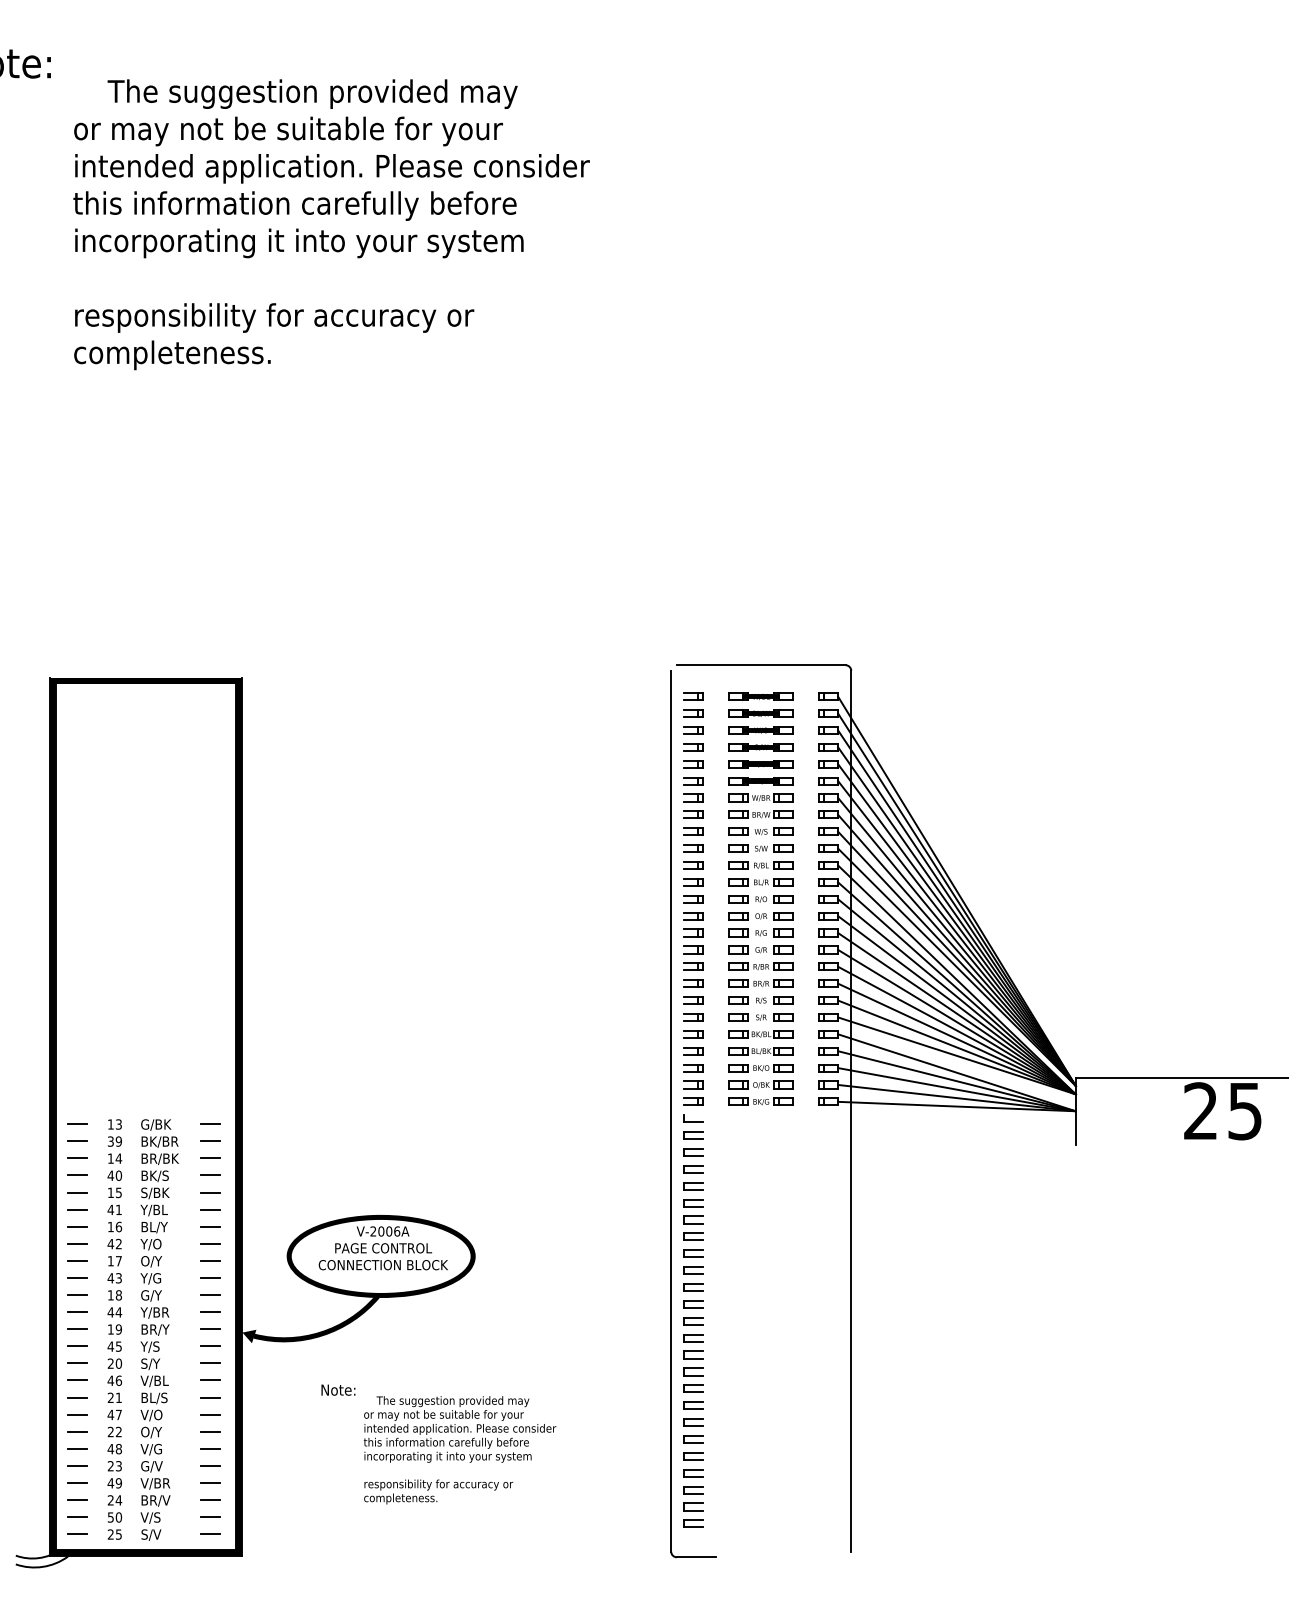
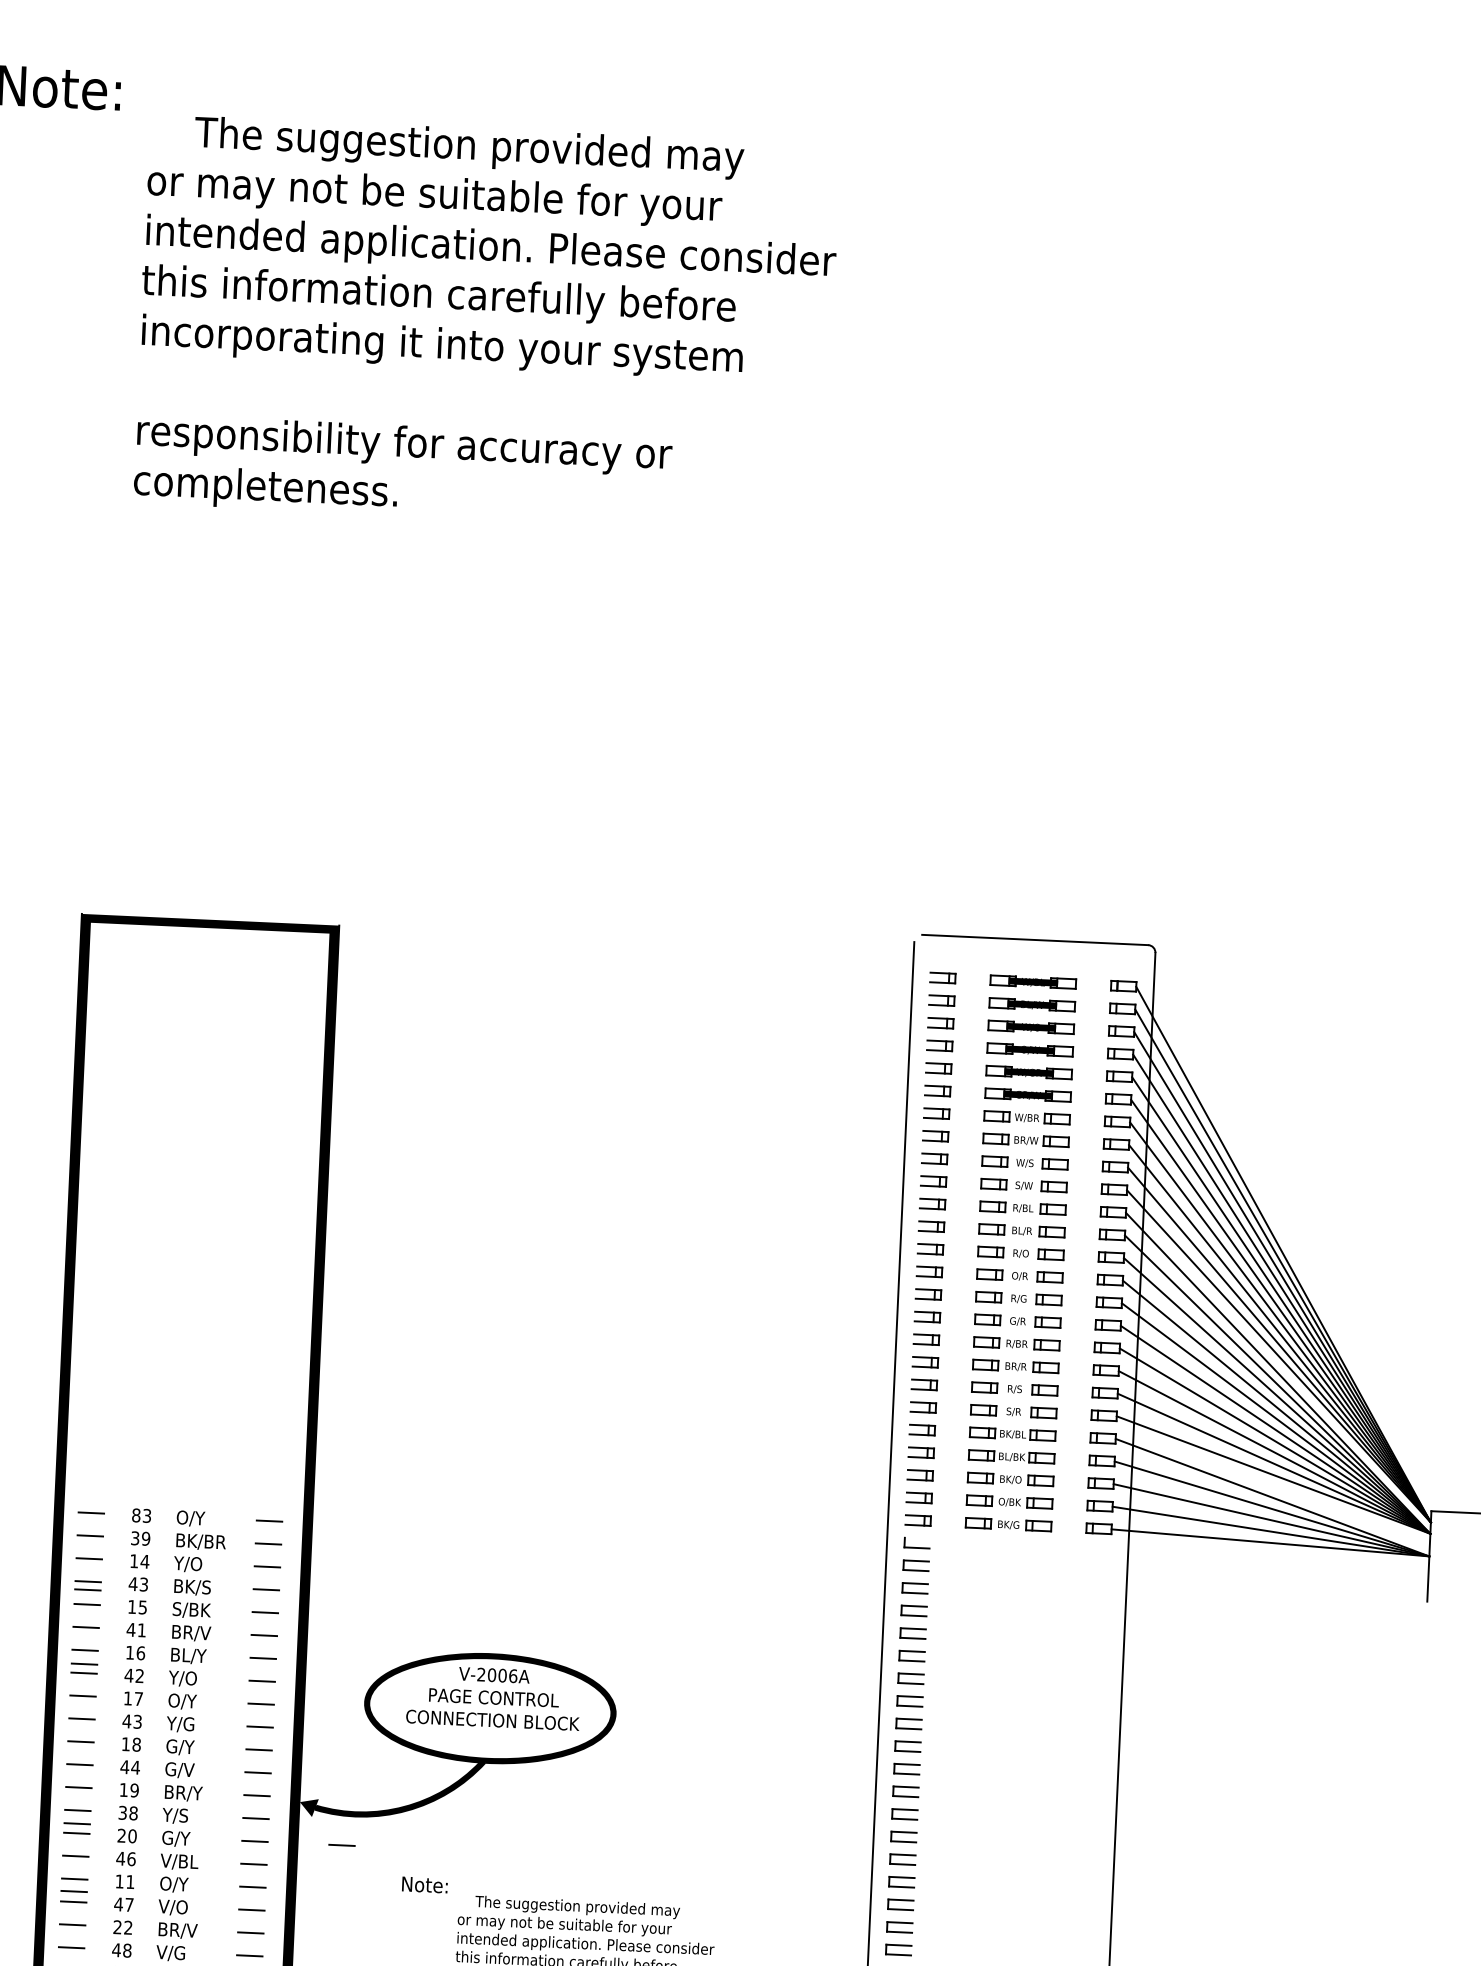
text: (110, 1124) -> (135, 1515), 13 -> 83
text: (158, 1124) -> (200, 1518), G/BK -> O/Y
text: (159, 1159) -> (199, 1565), BR/BK -> Y/O
text: (118, 1175) -> (143, 1584), 40 -> 43
line: (77, 1181) -> (88, 1589), added
text: (155, 1210) -> (190, 1633), Y/BL -> BR/V
line: (77, 1236) -> (84, 1663), added
text: (154, 1312) -> (183, 1769), Y/BR -> G/V
text: (114, 1346) -> (127, 1812), 45 -> 38
line: (77, 1355) -> (77, 1822), added
line: (275, 1362) -> (342, 1844), added
text: (151, 1364) -> (176, 1839), S/Y -> G/Y
text: (110, 1397) -> (119, 1881), 21 -> 11
text: (154, 1398) -> (178, 1885), BL/S -> O/Y
line: (77, 1406) -> (74, 1891), added
text: (155, 1432) -> (177, 1930), O/Y -> BR/V

